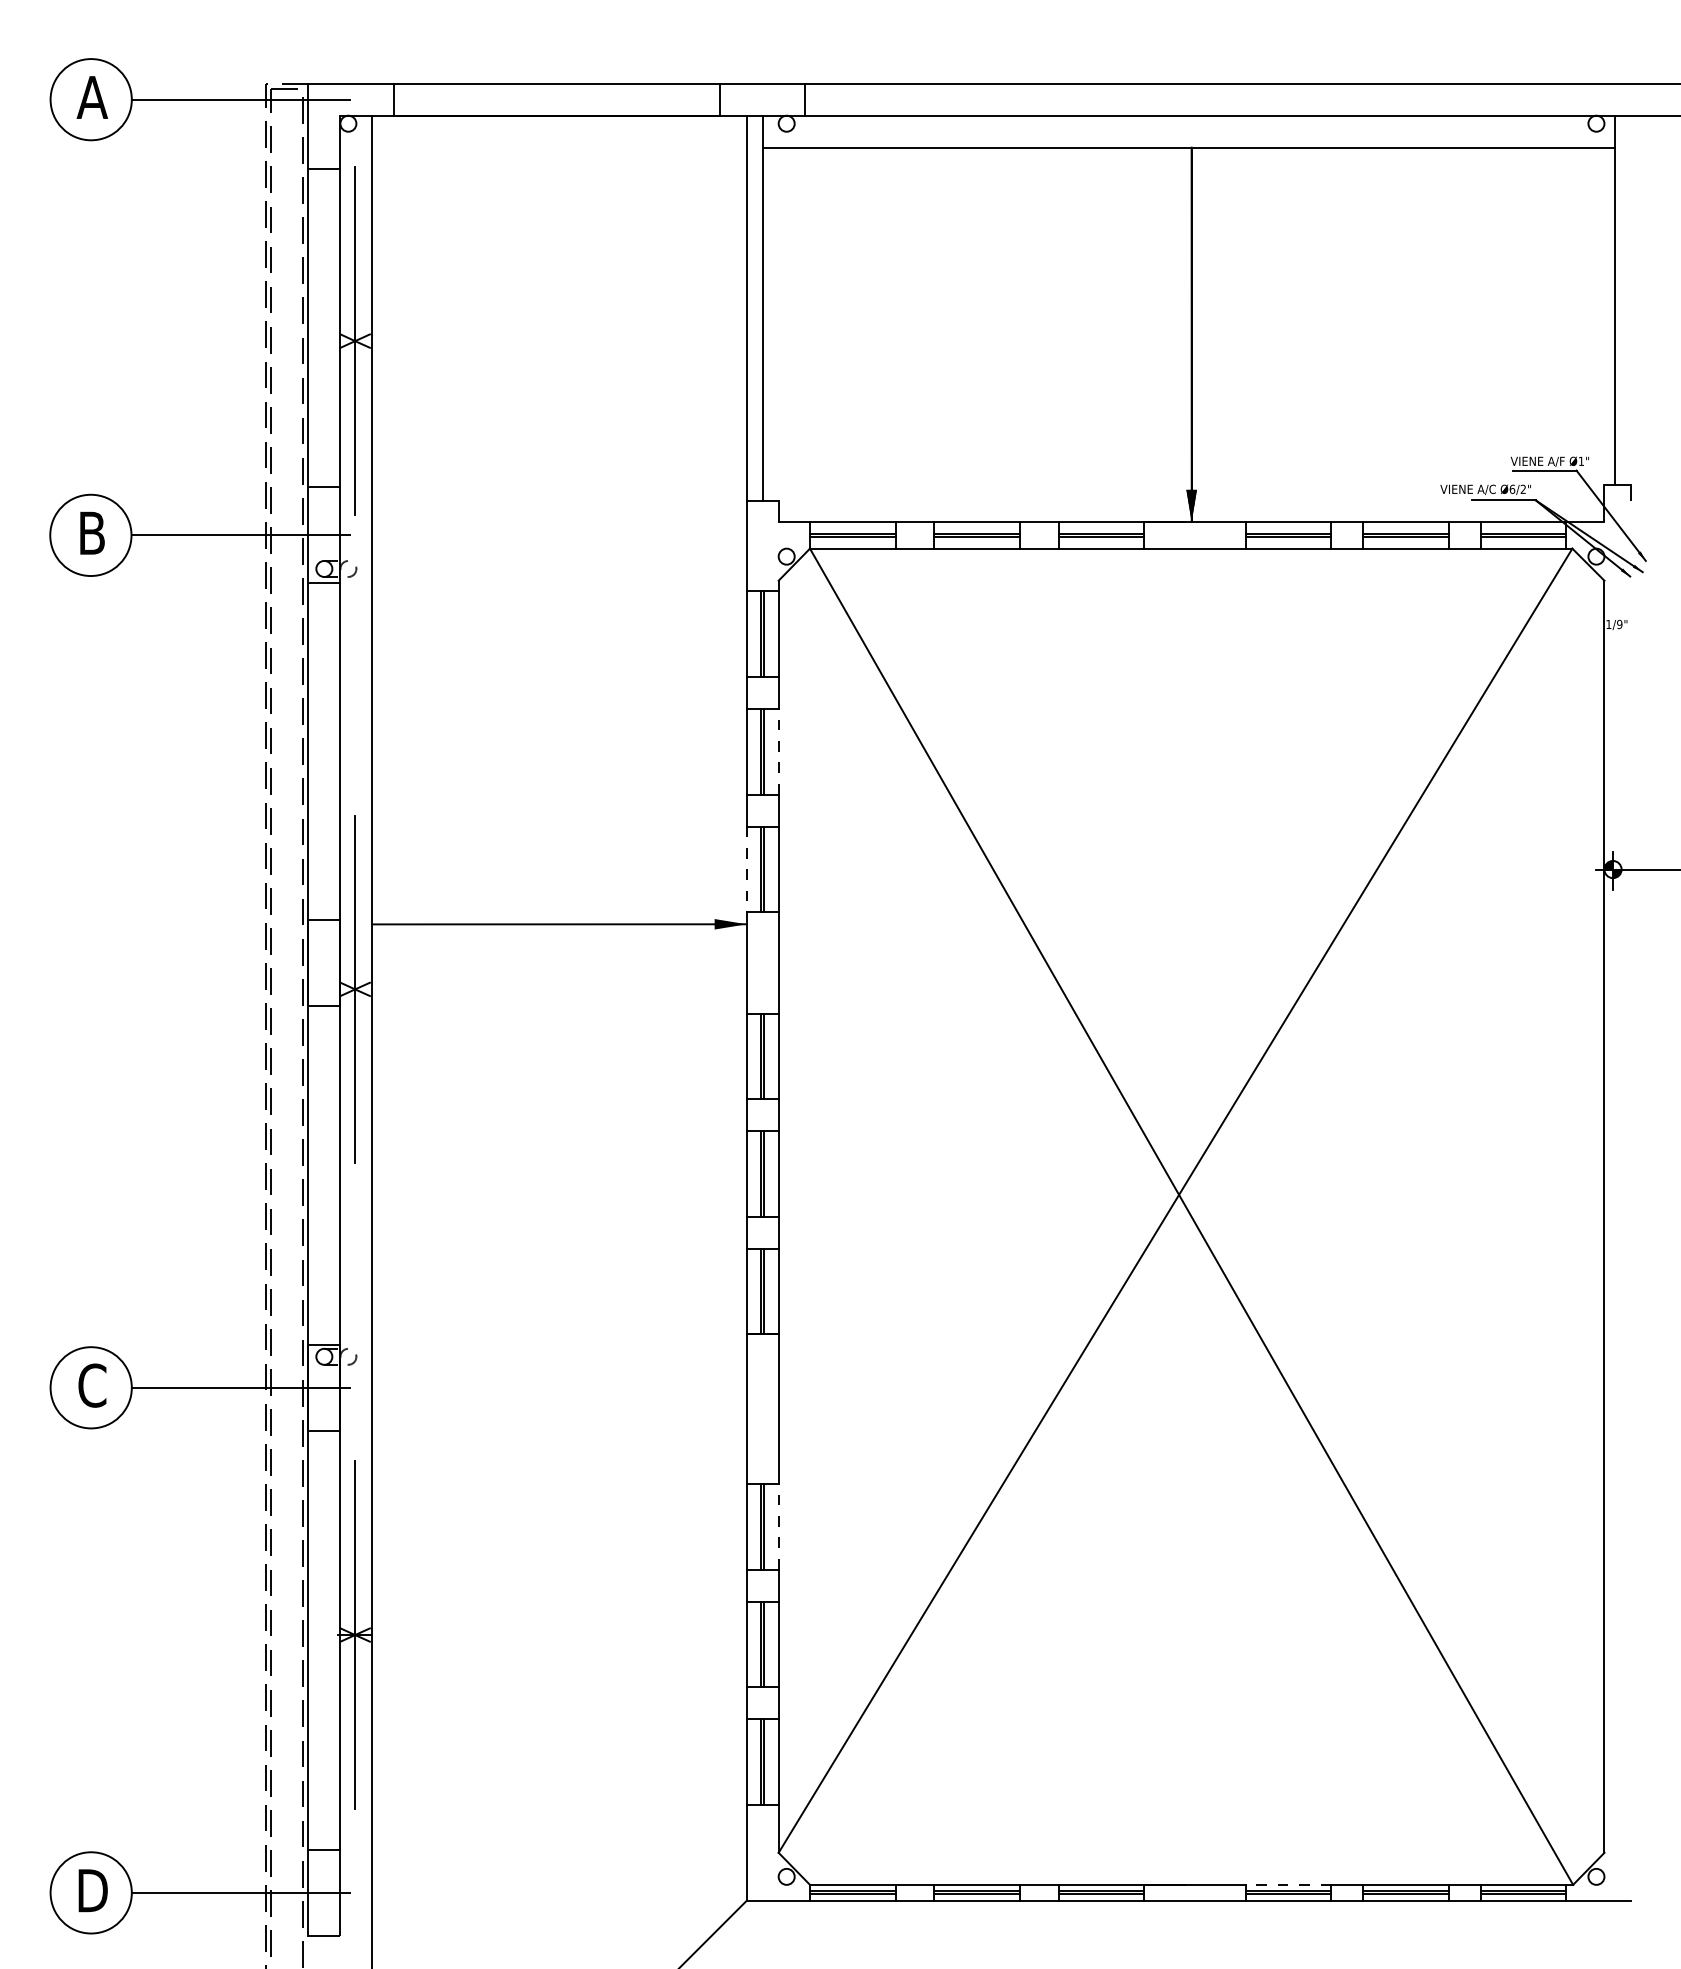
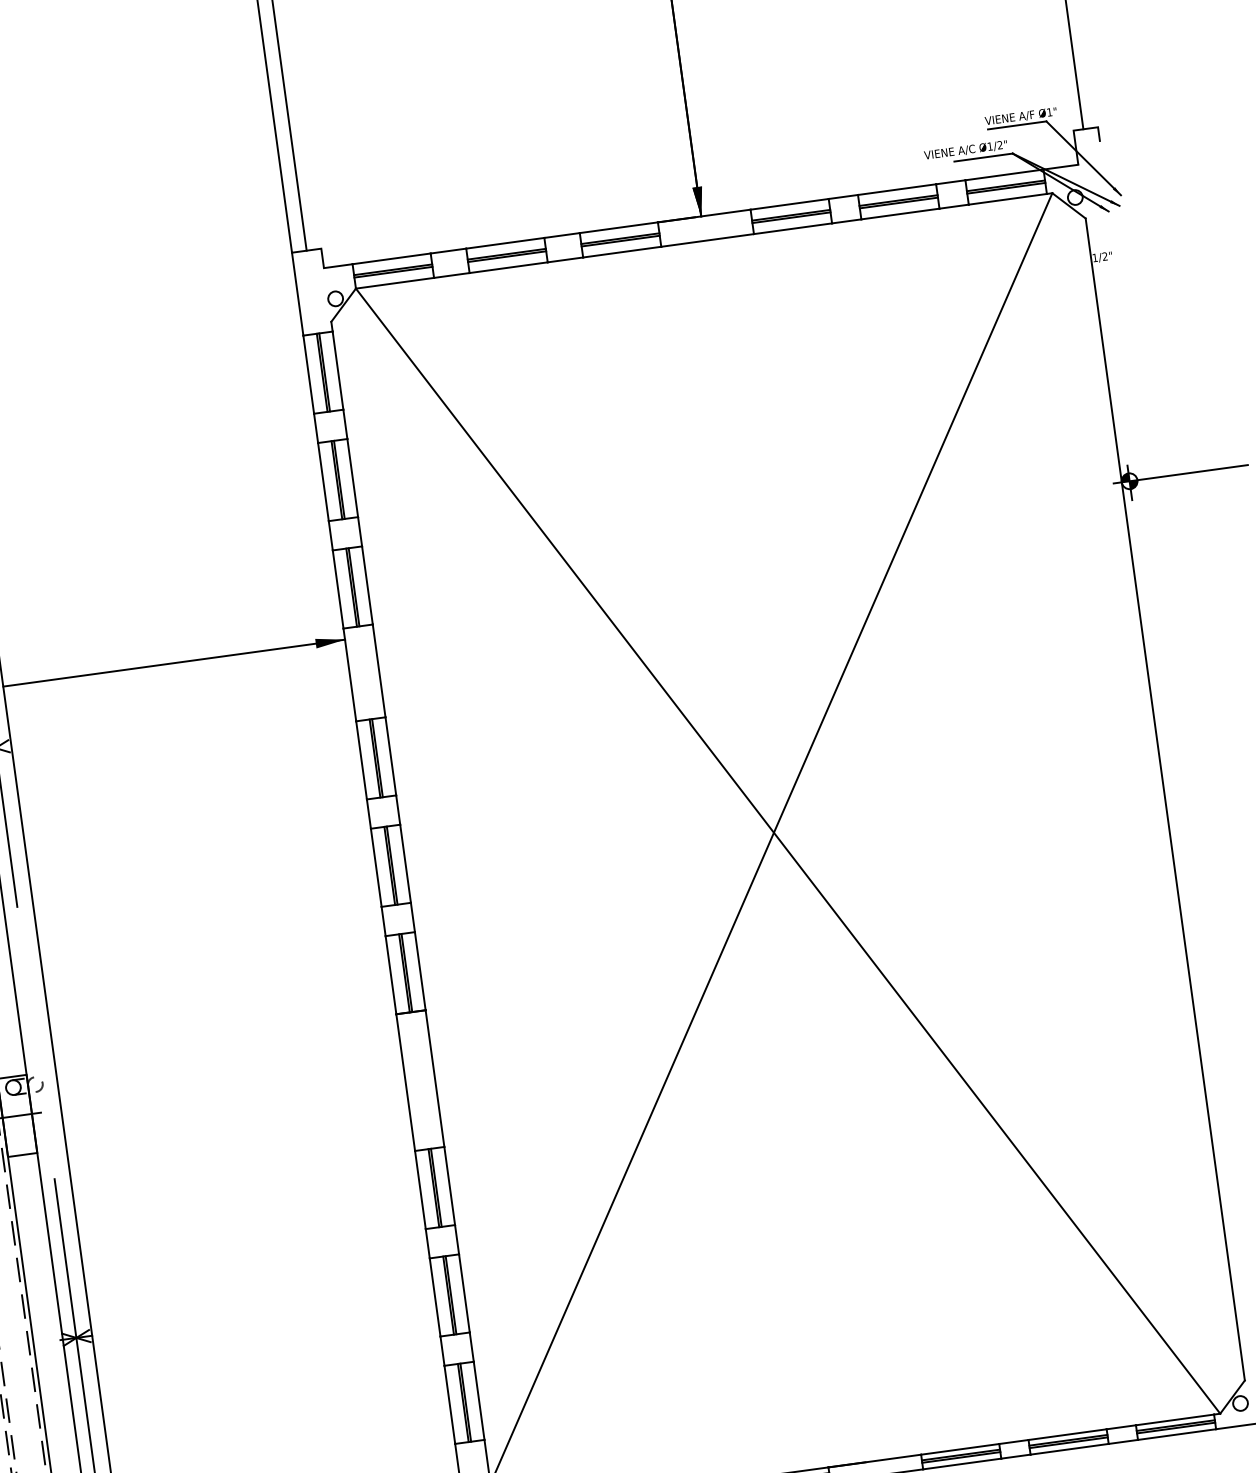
text: (1512, 488) -> (990, 145), Ø6/2" -> Ø1/2"
text: (1619, 624) -> (1104, 256), 1/9" -> 1/2"
line: (778, 751) -> (352, 477), dashed -> solid
line: (746, 869) -> (338, 589), dashed -> solid
line: (778, 1526) -> (449, 1185), dashed -> solid
line: (1288, 1884) -> (960, 1449), dashed -> solid

